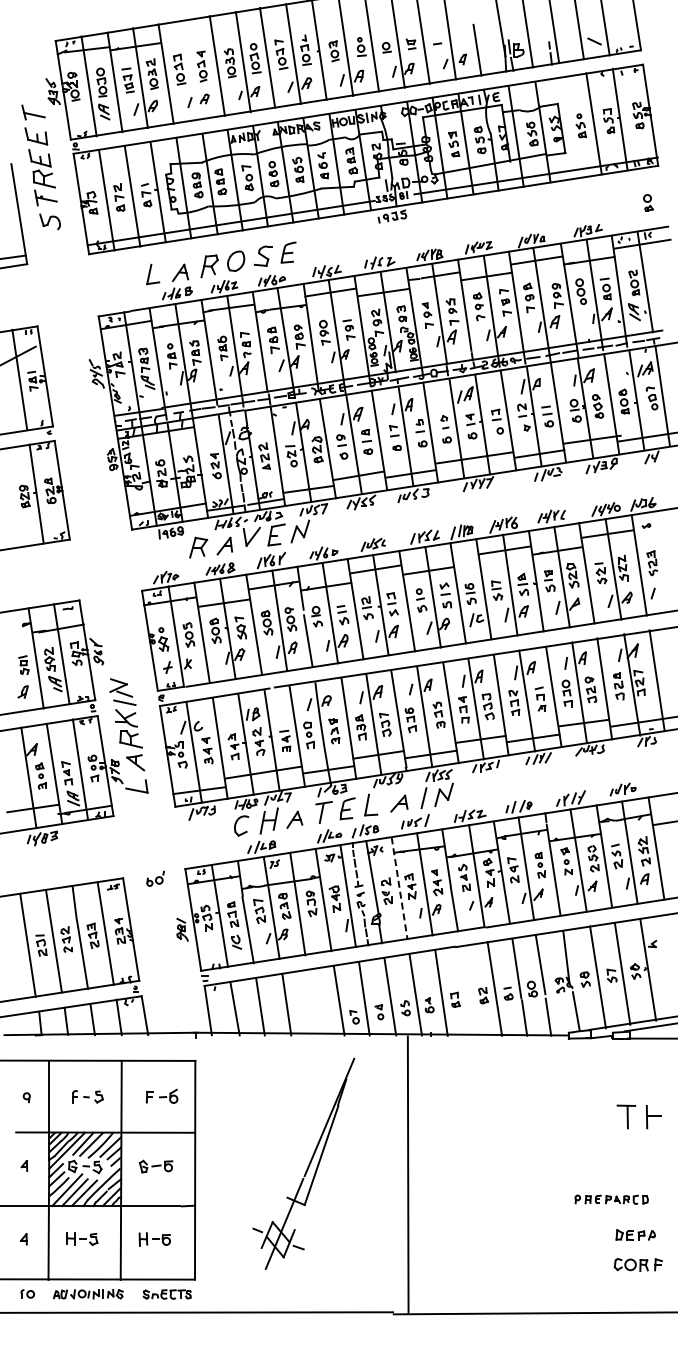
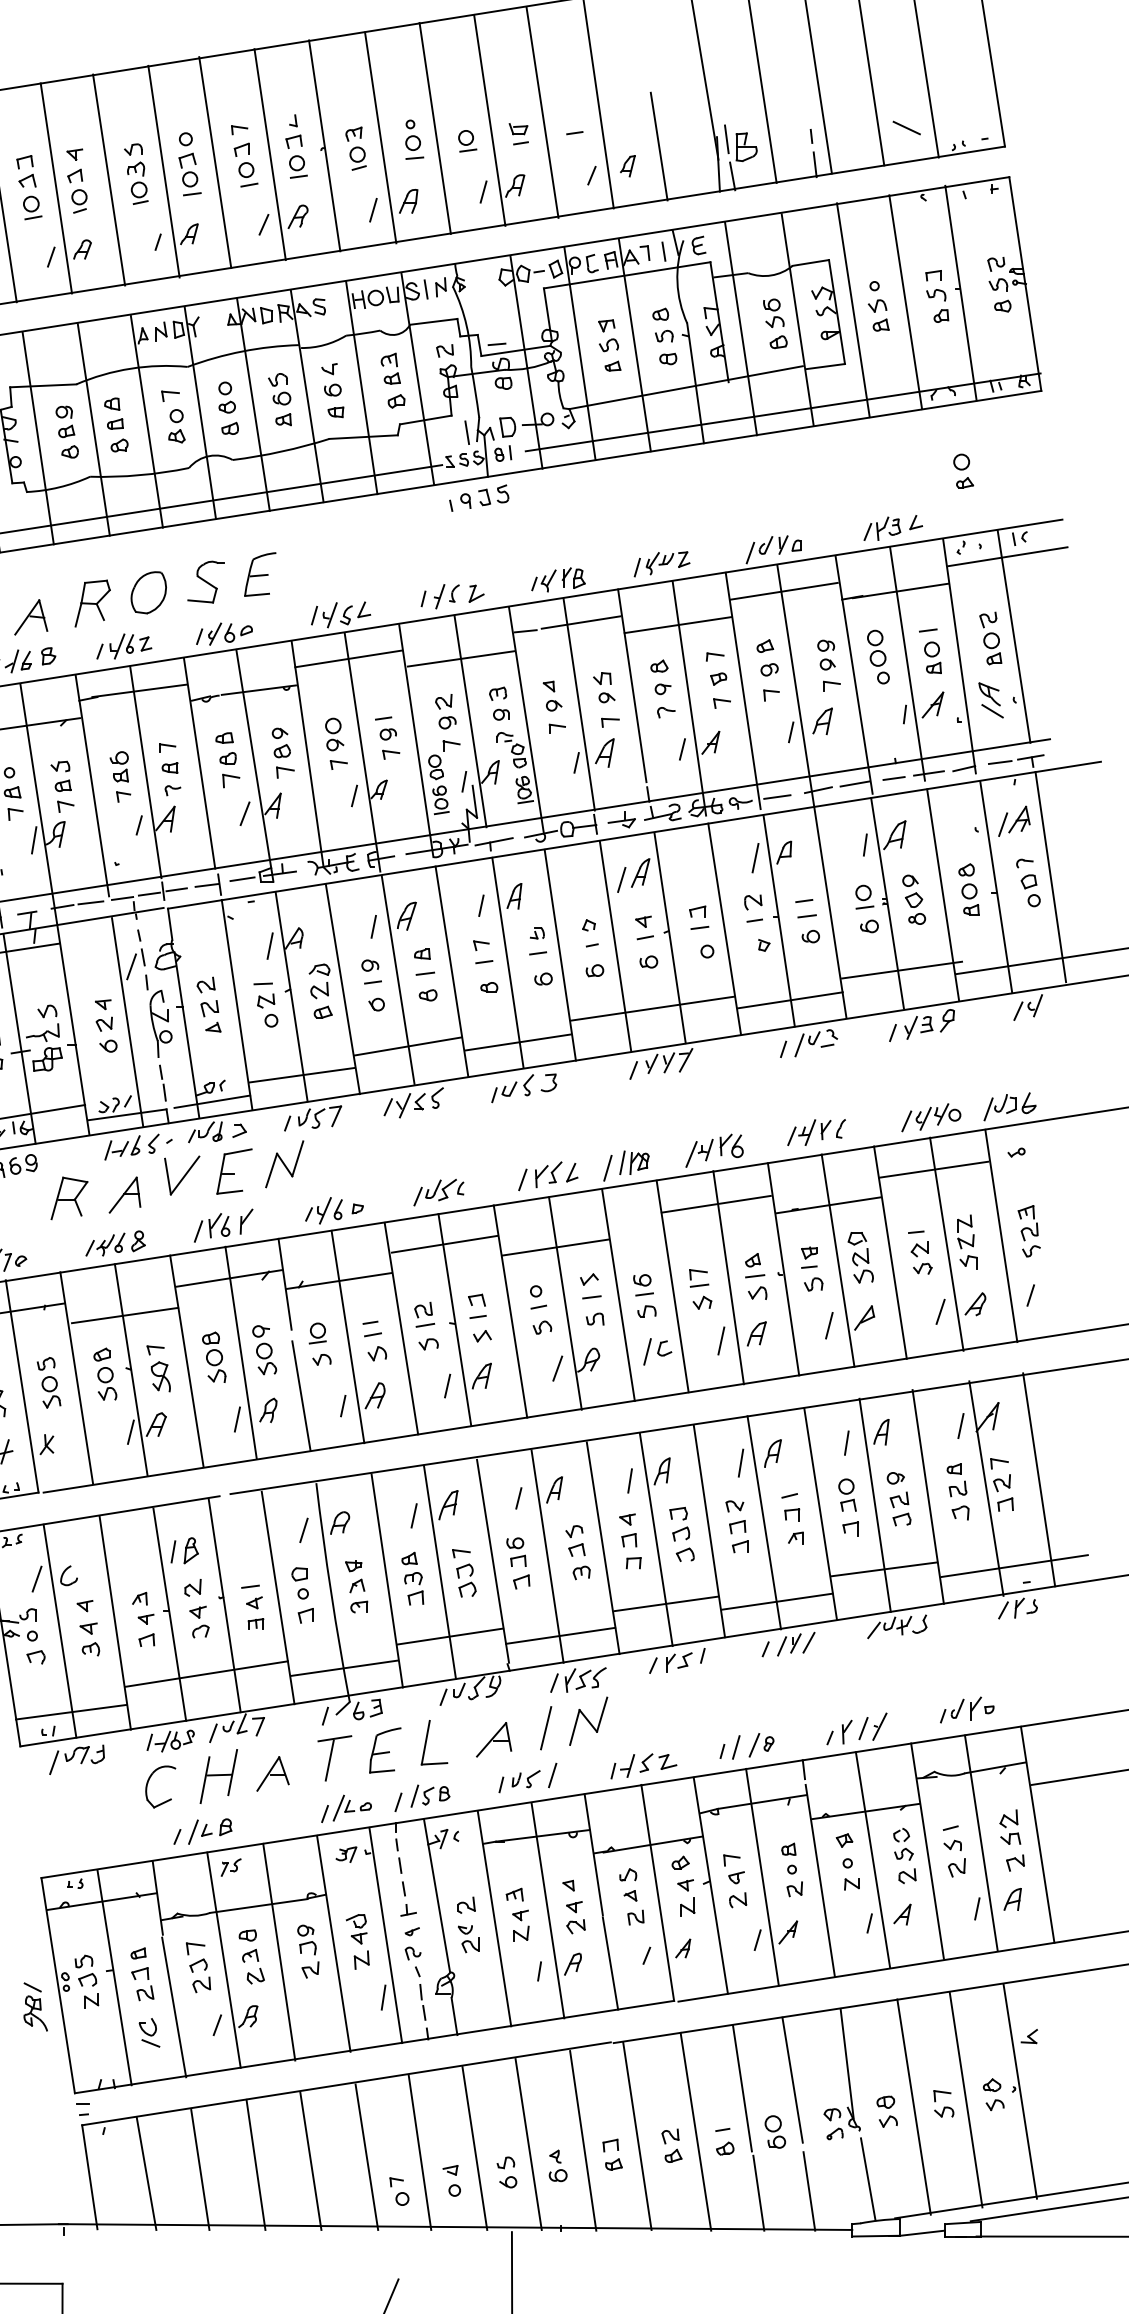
line: (192, 69) -> (56, 187), added
line: (569, 127) -> (853, 309), added
part: (648, 202) -> (963, 470), moved
line: (399, 888) -> (494, 1919), dashed -> solid
line: (466, 990) -> (635, 2134), added
line: (312, 1002) -> (310, 2160), added

